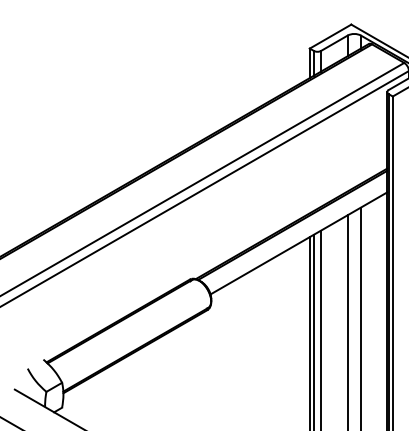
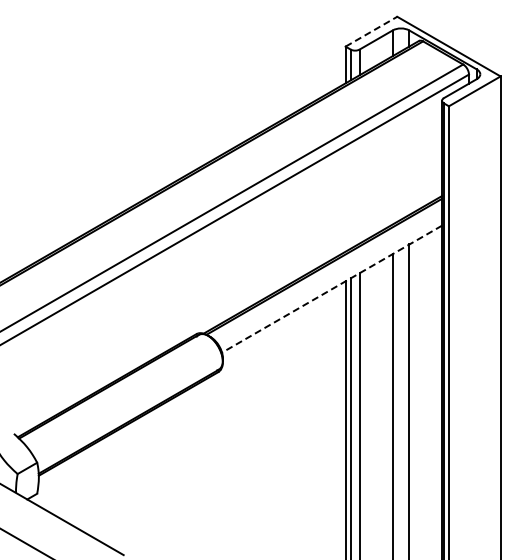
line: (330, 36) -> (371, 31), solid -> dashed
line: (298, 243) -> (331, 289), solid -> dashed

